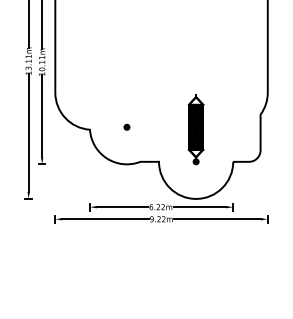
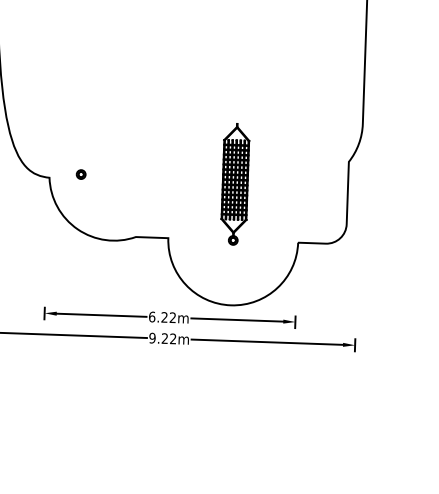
part: (126, 126) -> (80, 173), moved

